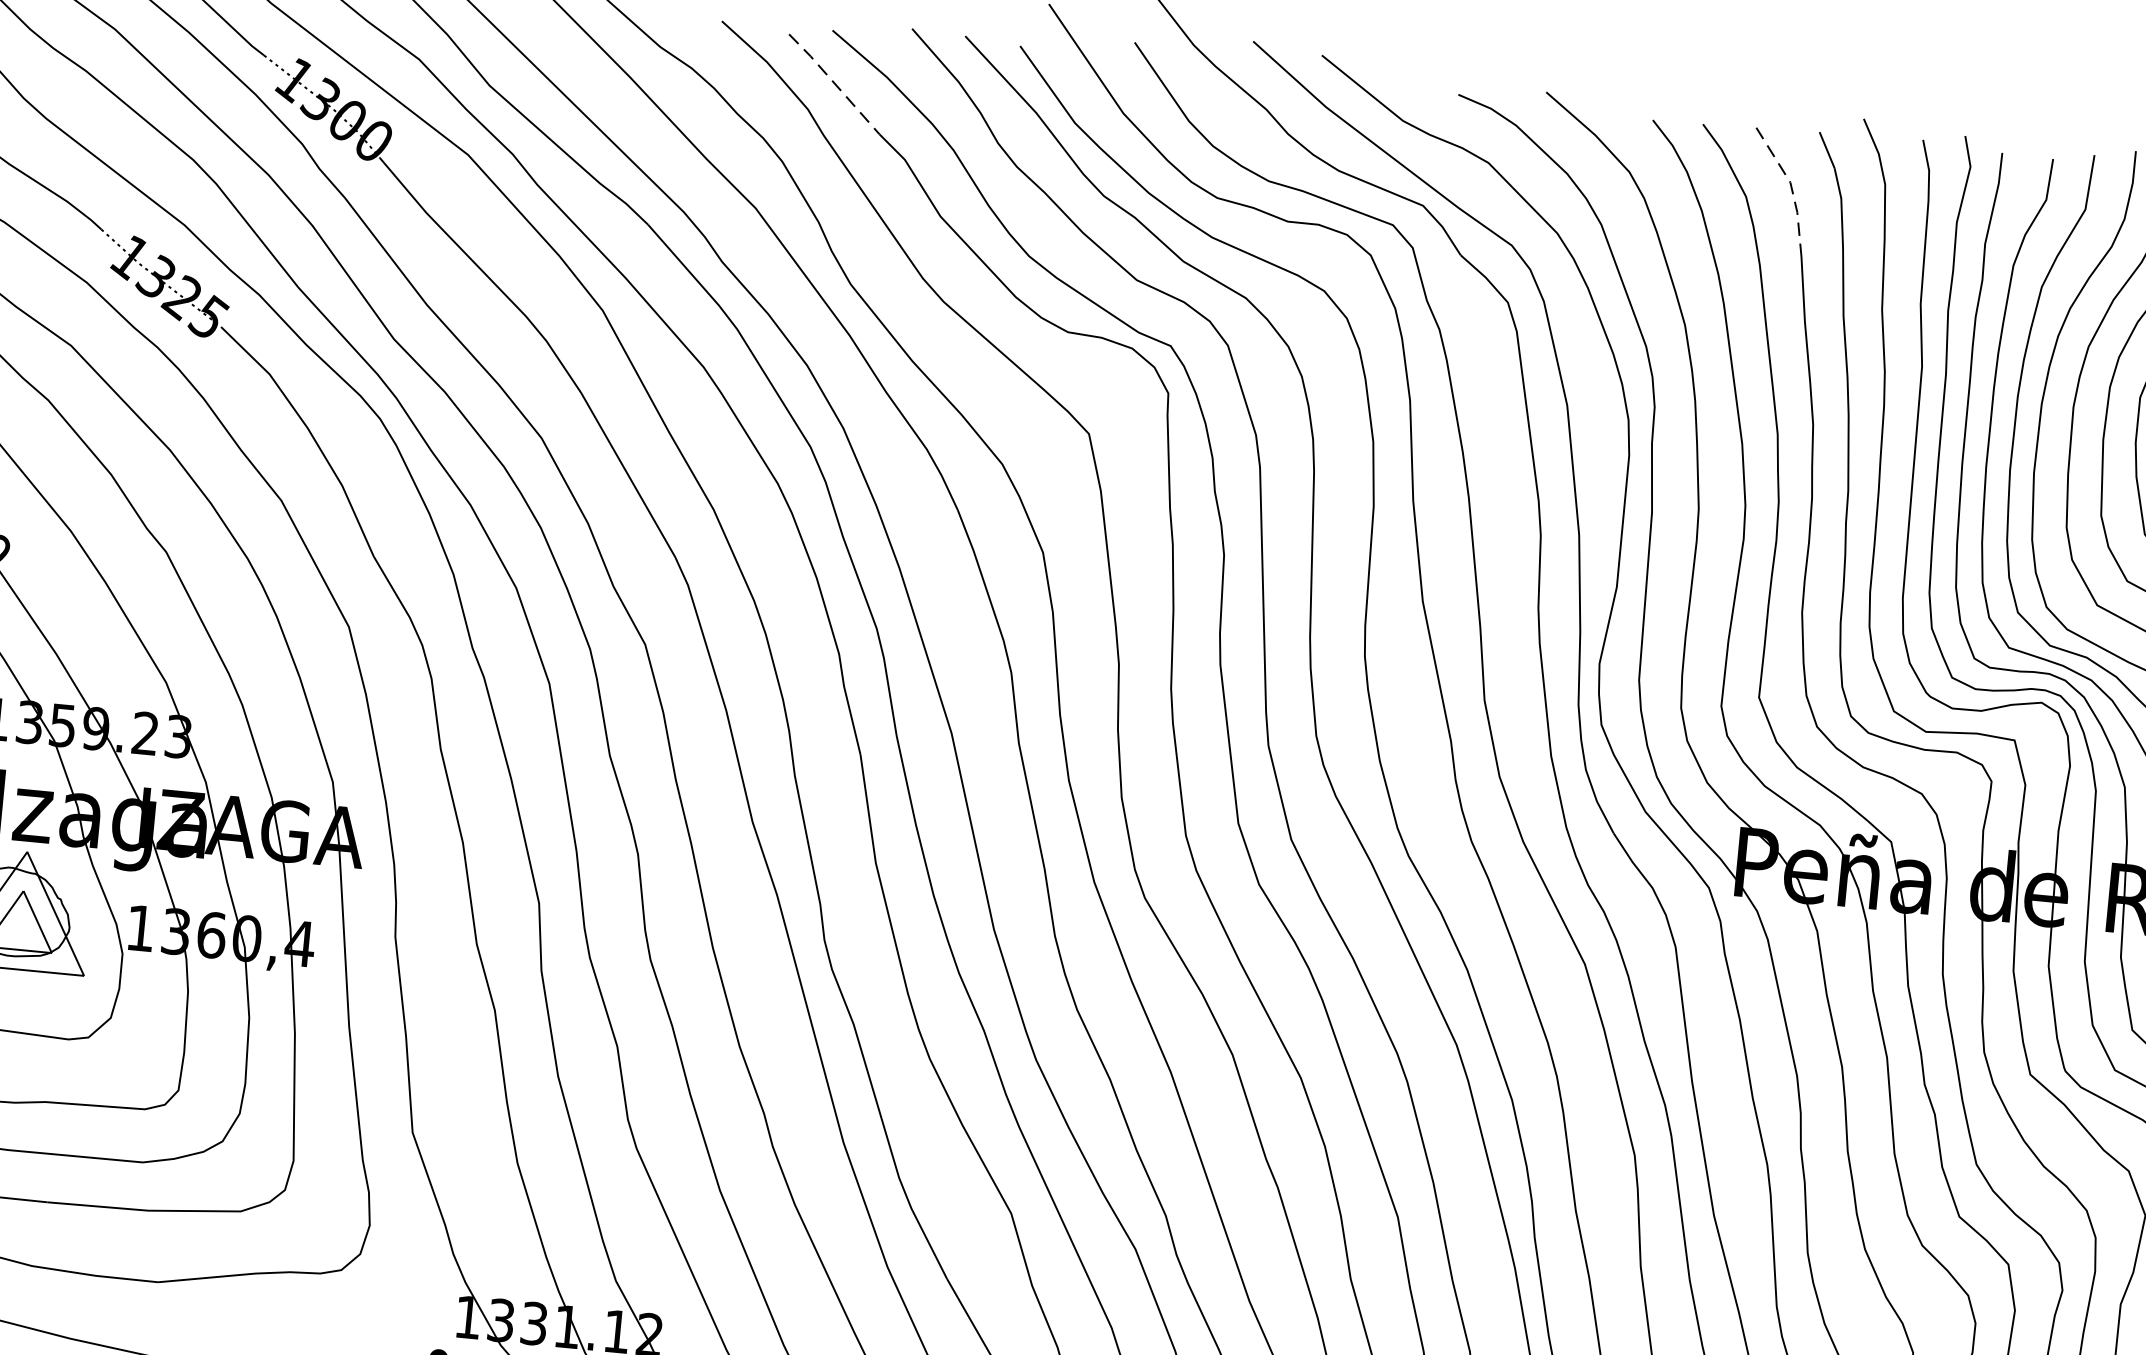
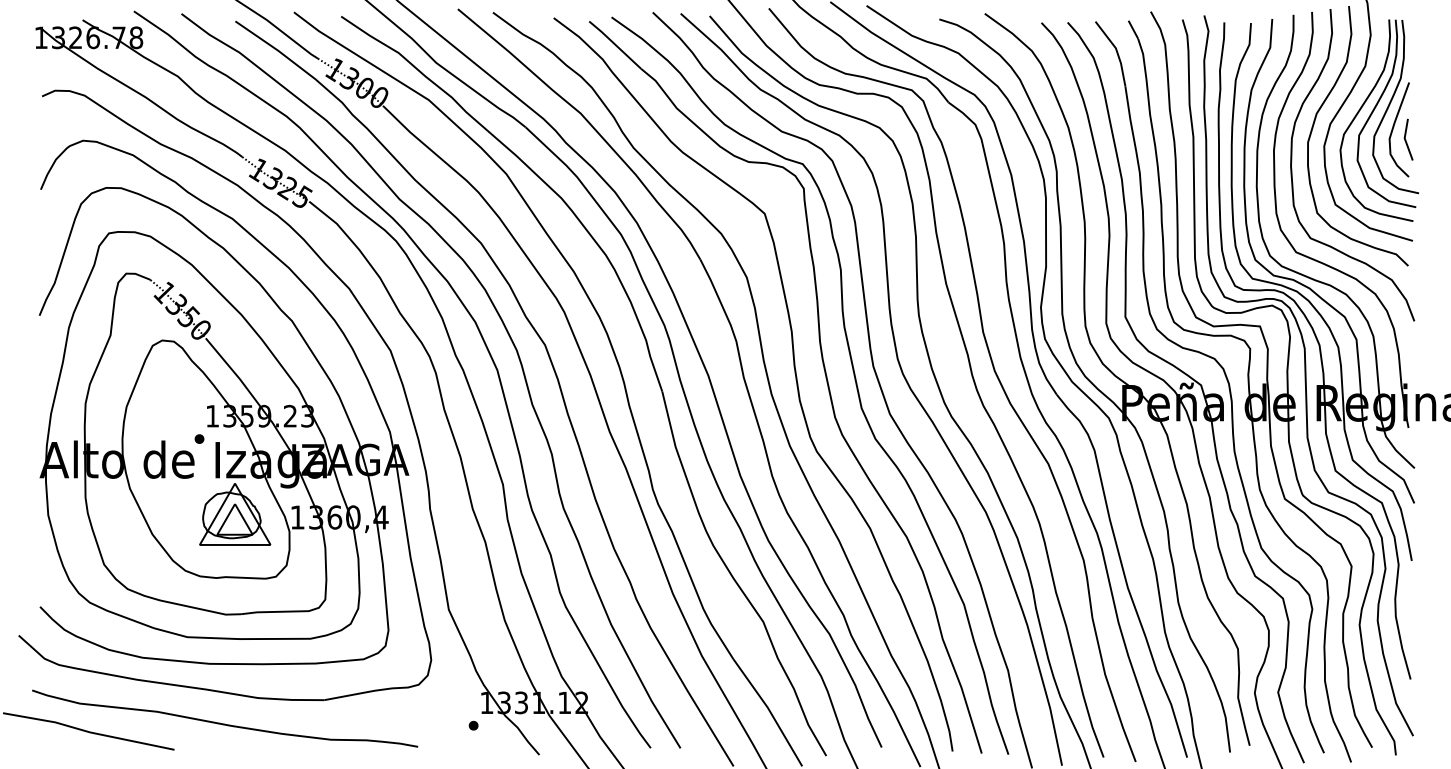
line: (835, 83) -> (615, 44), dashed -> solid
line: (1791, 186) -> (1116, 50), dashed -> solid

